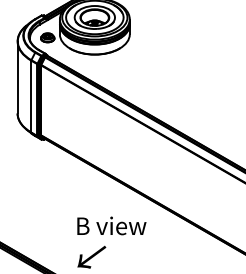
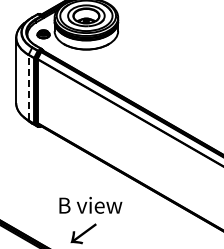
line: (31, 96) -> (28, 87), solid -> dashed
text: (111, 224) -> (90, 204), moved

